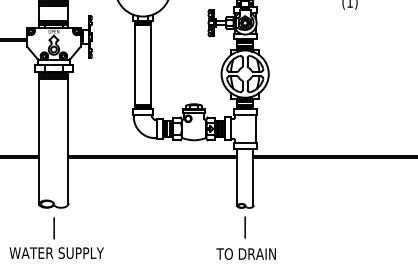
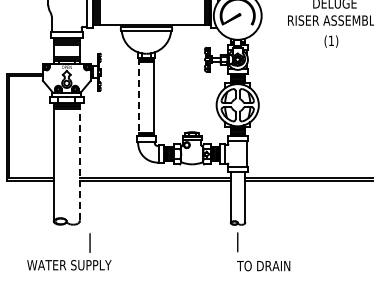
line: (135, 65) -> (139, 97), solid -> dashed
line: (68, 138) -> (79, 162), solid -> dashed
line: (53, 227) -> (89, 242), moved
text: (246, 253) -> (263, 265), moved

